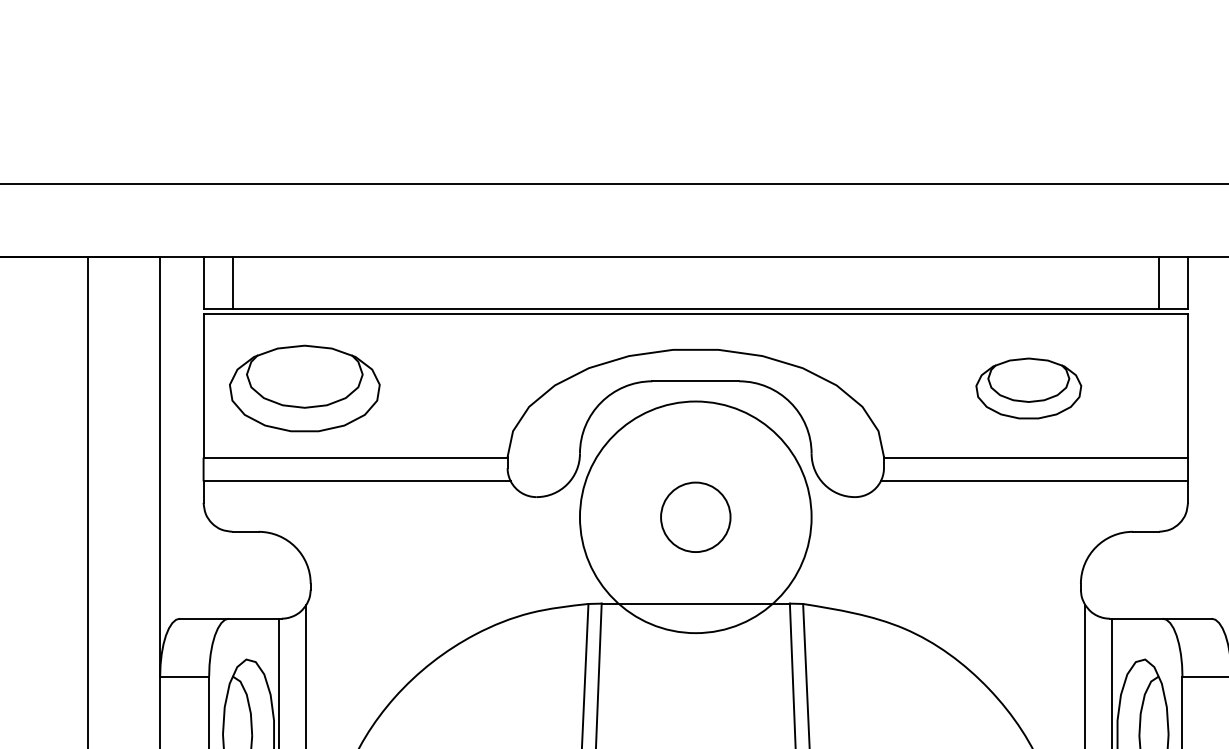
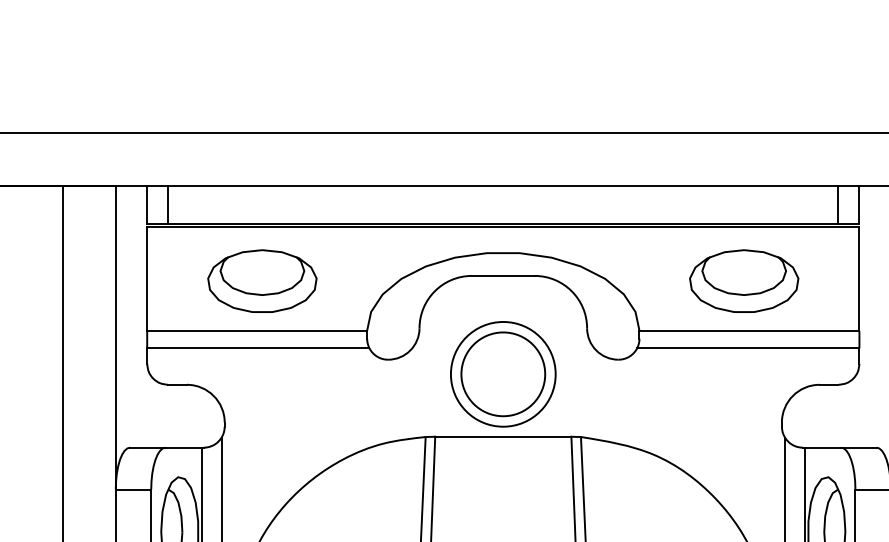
part: (304, 388) -> (262, 281), moved
part: (1028, 388) -> (744, 281), size x1.43
circle: (695, 516) -> (503, 373), size x0.62
circle: (695, 517) -> (503, 374), size x1.67

